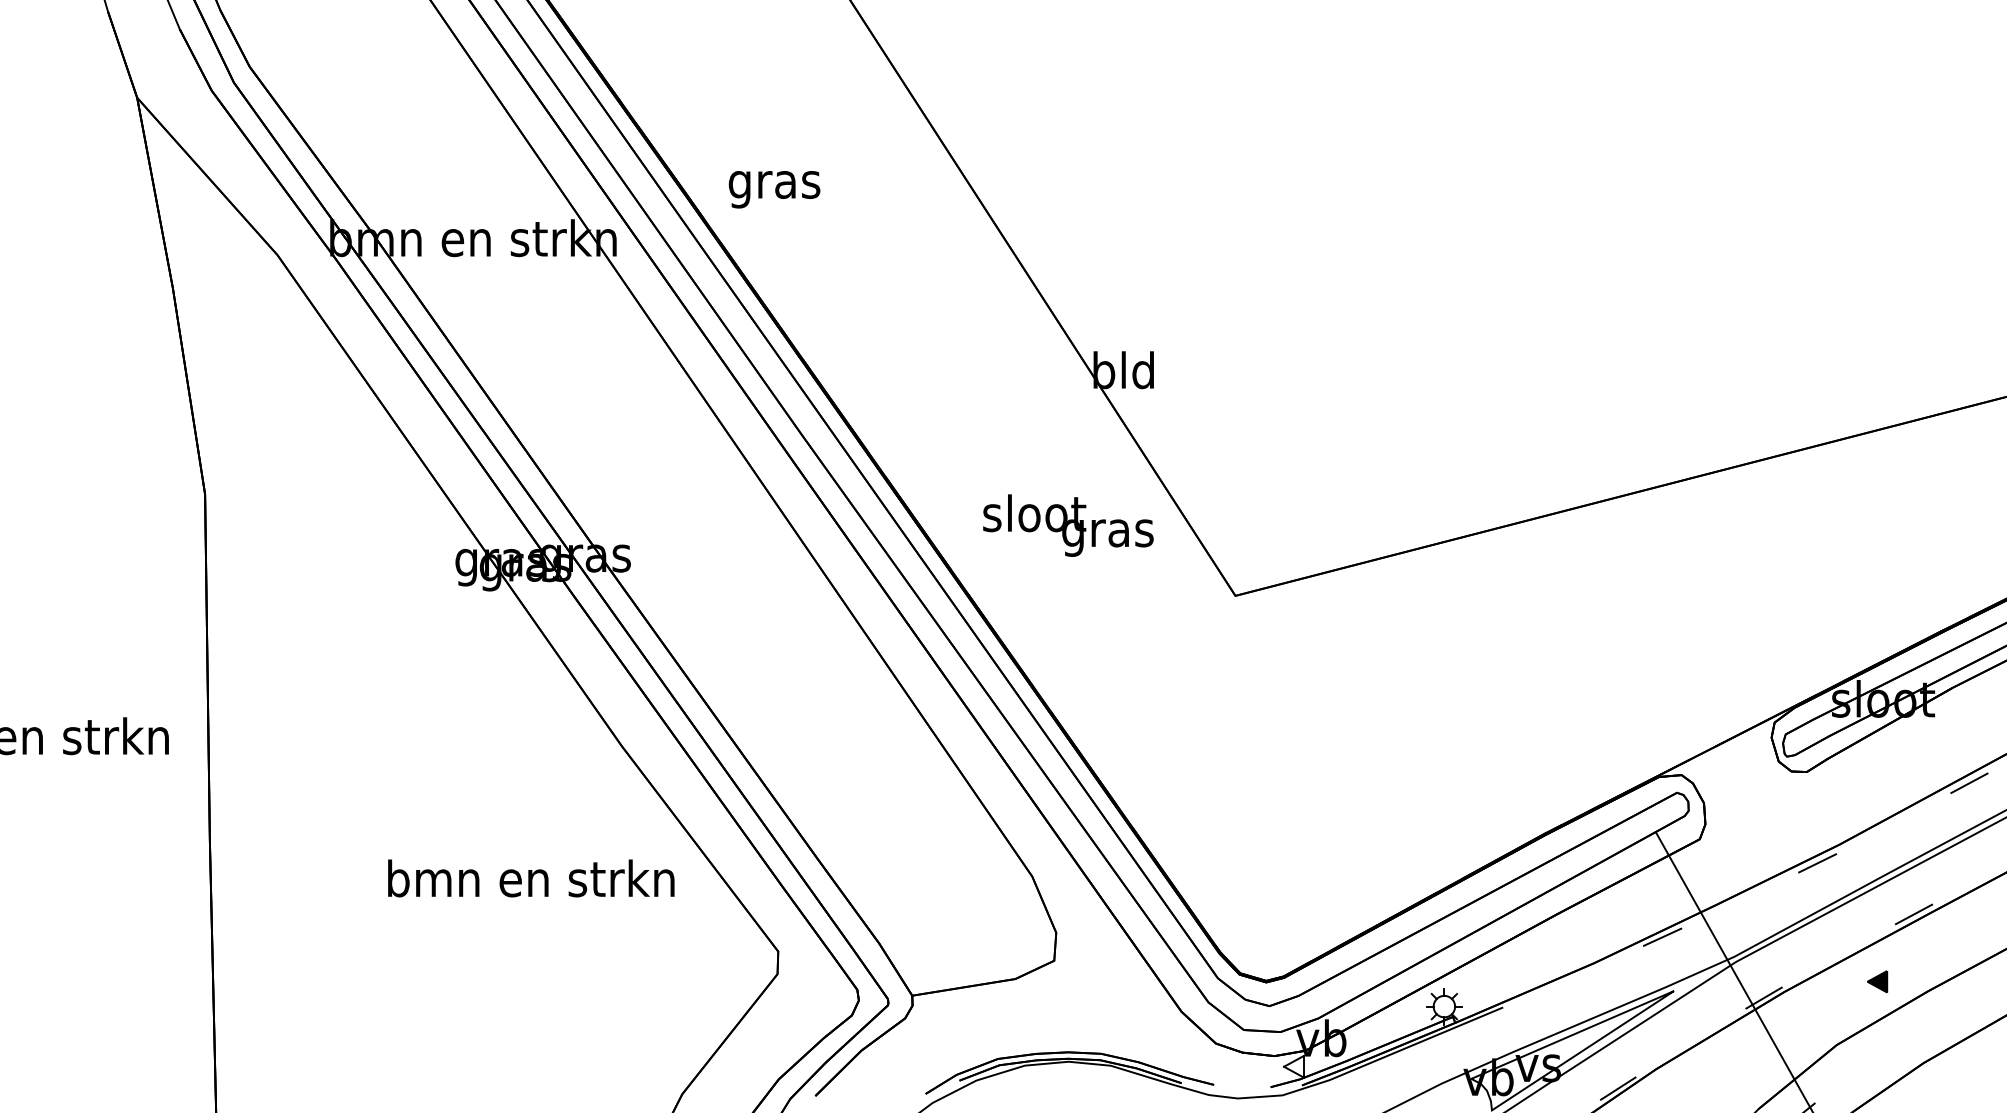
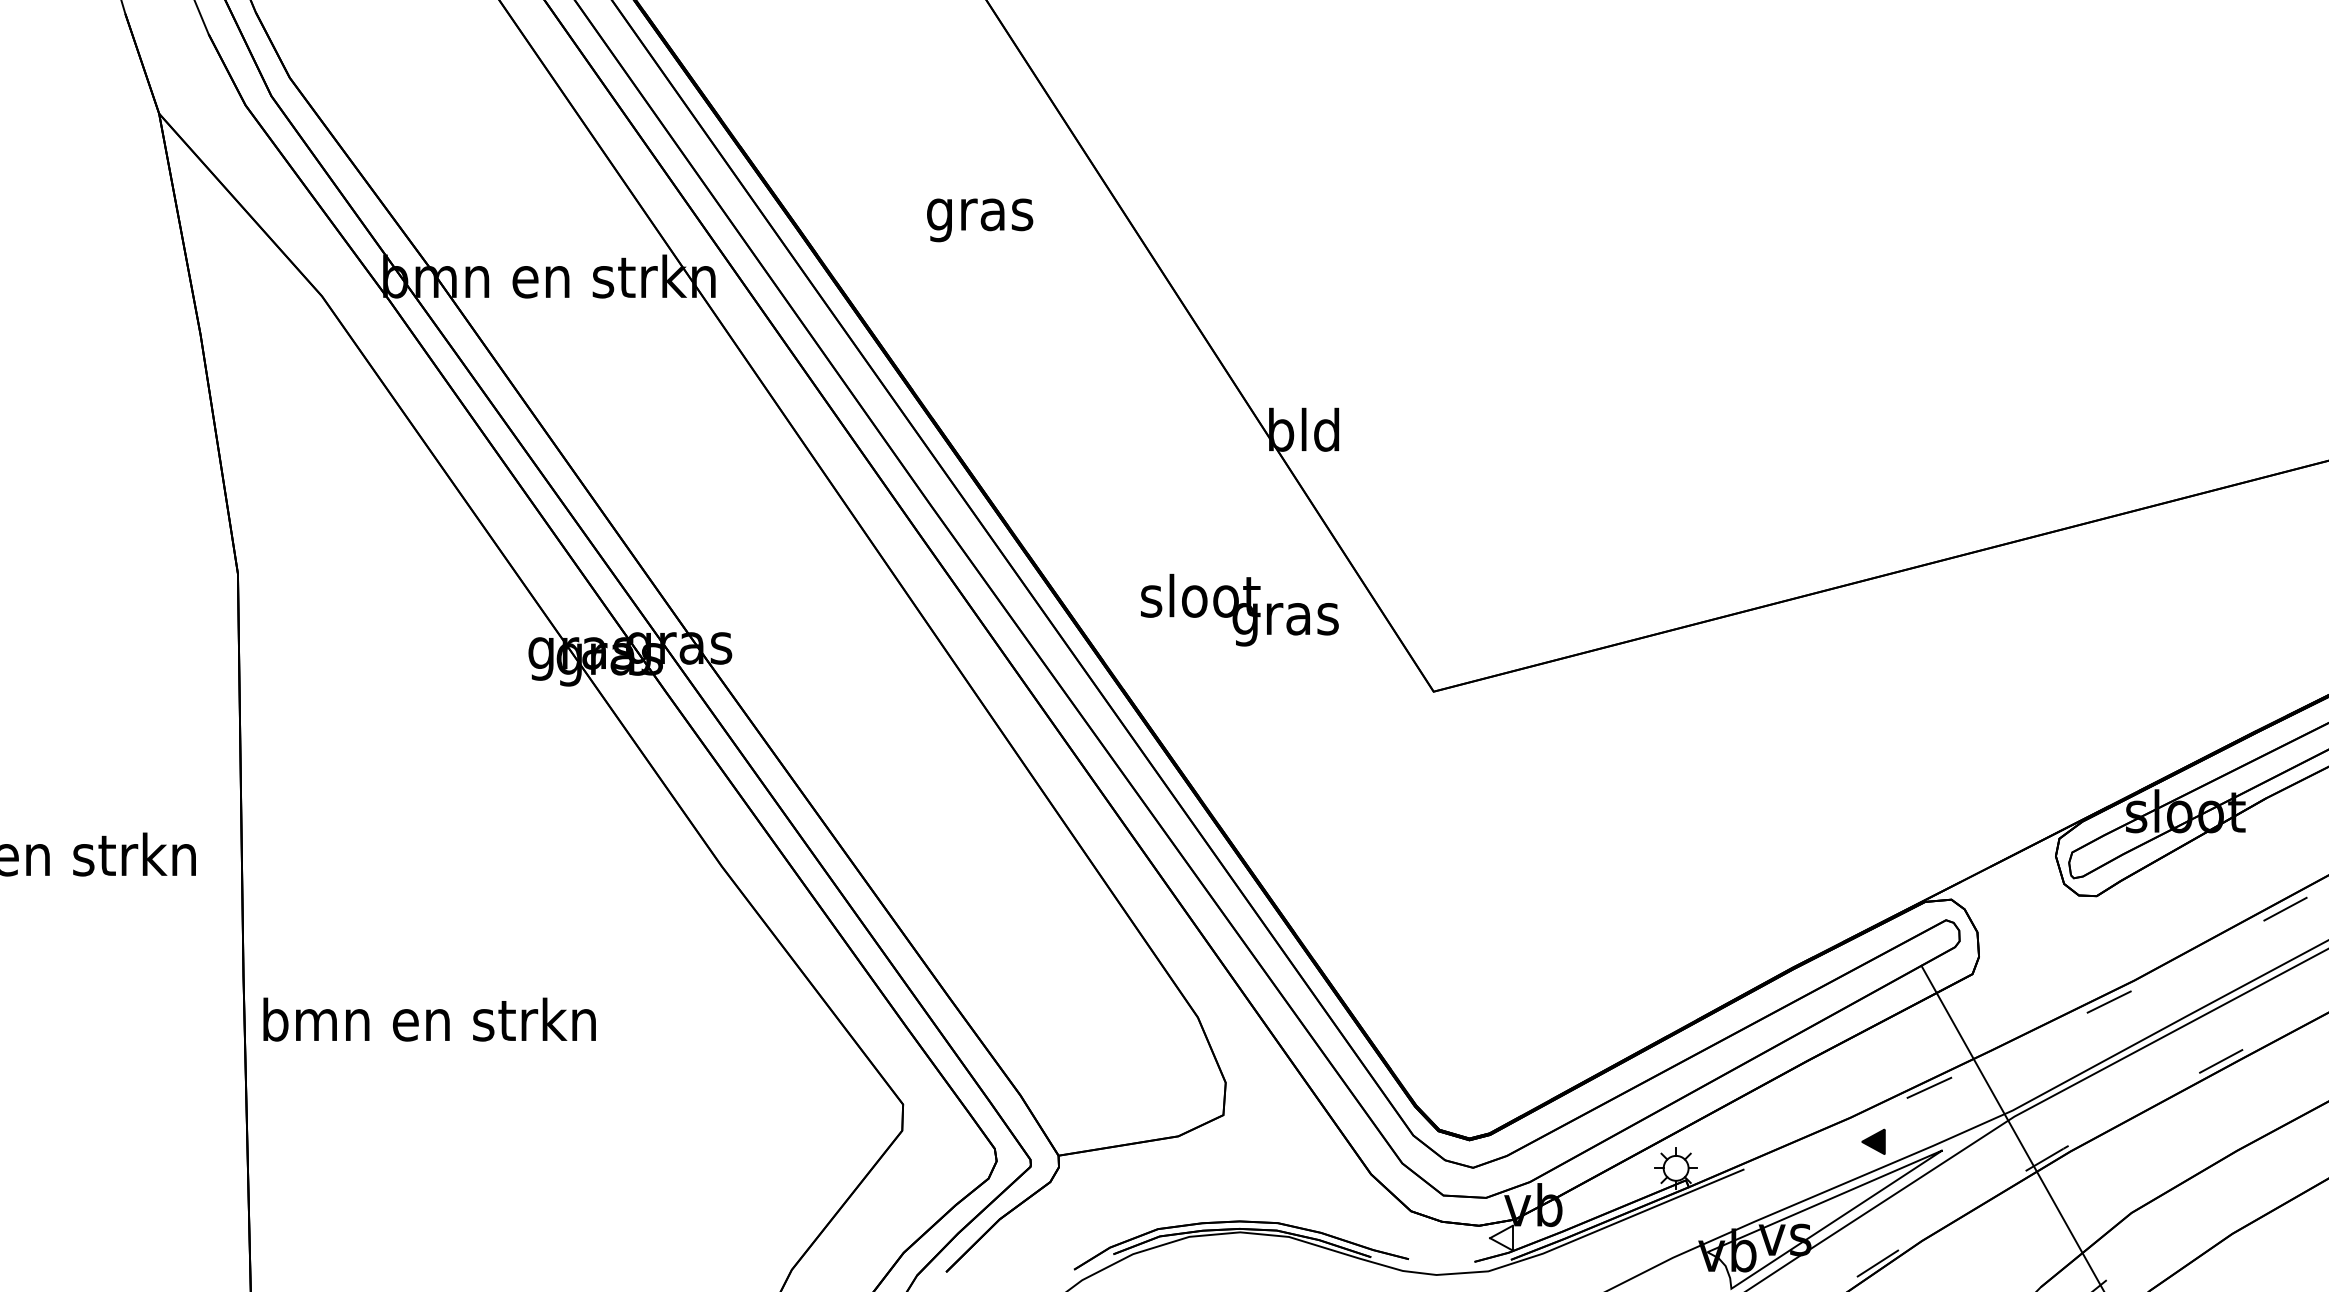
text: (774, 189) -> (979, 220), moved
text: (531, 878) -> (429, 1019), moved
part: (1877, 981) -> (1873, 1141), moved

